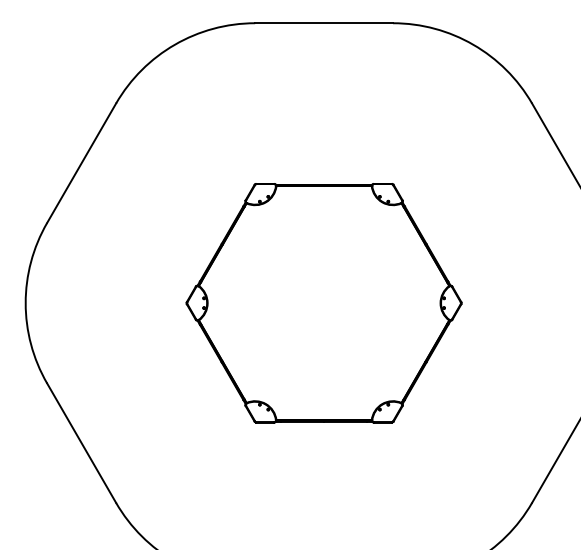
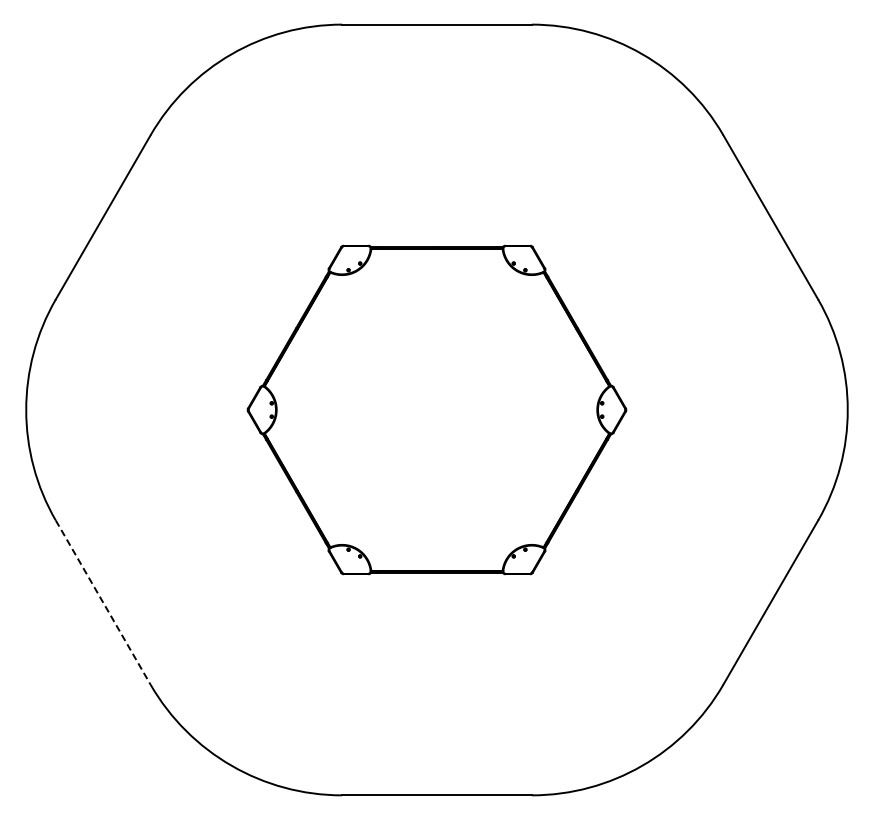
line: (81, 443) -> (103, 602), solid -> dashed

